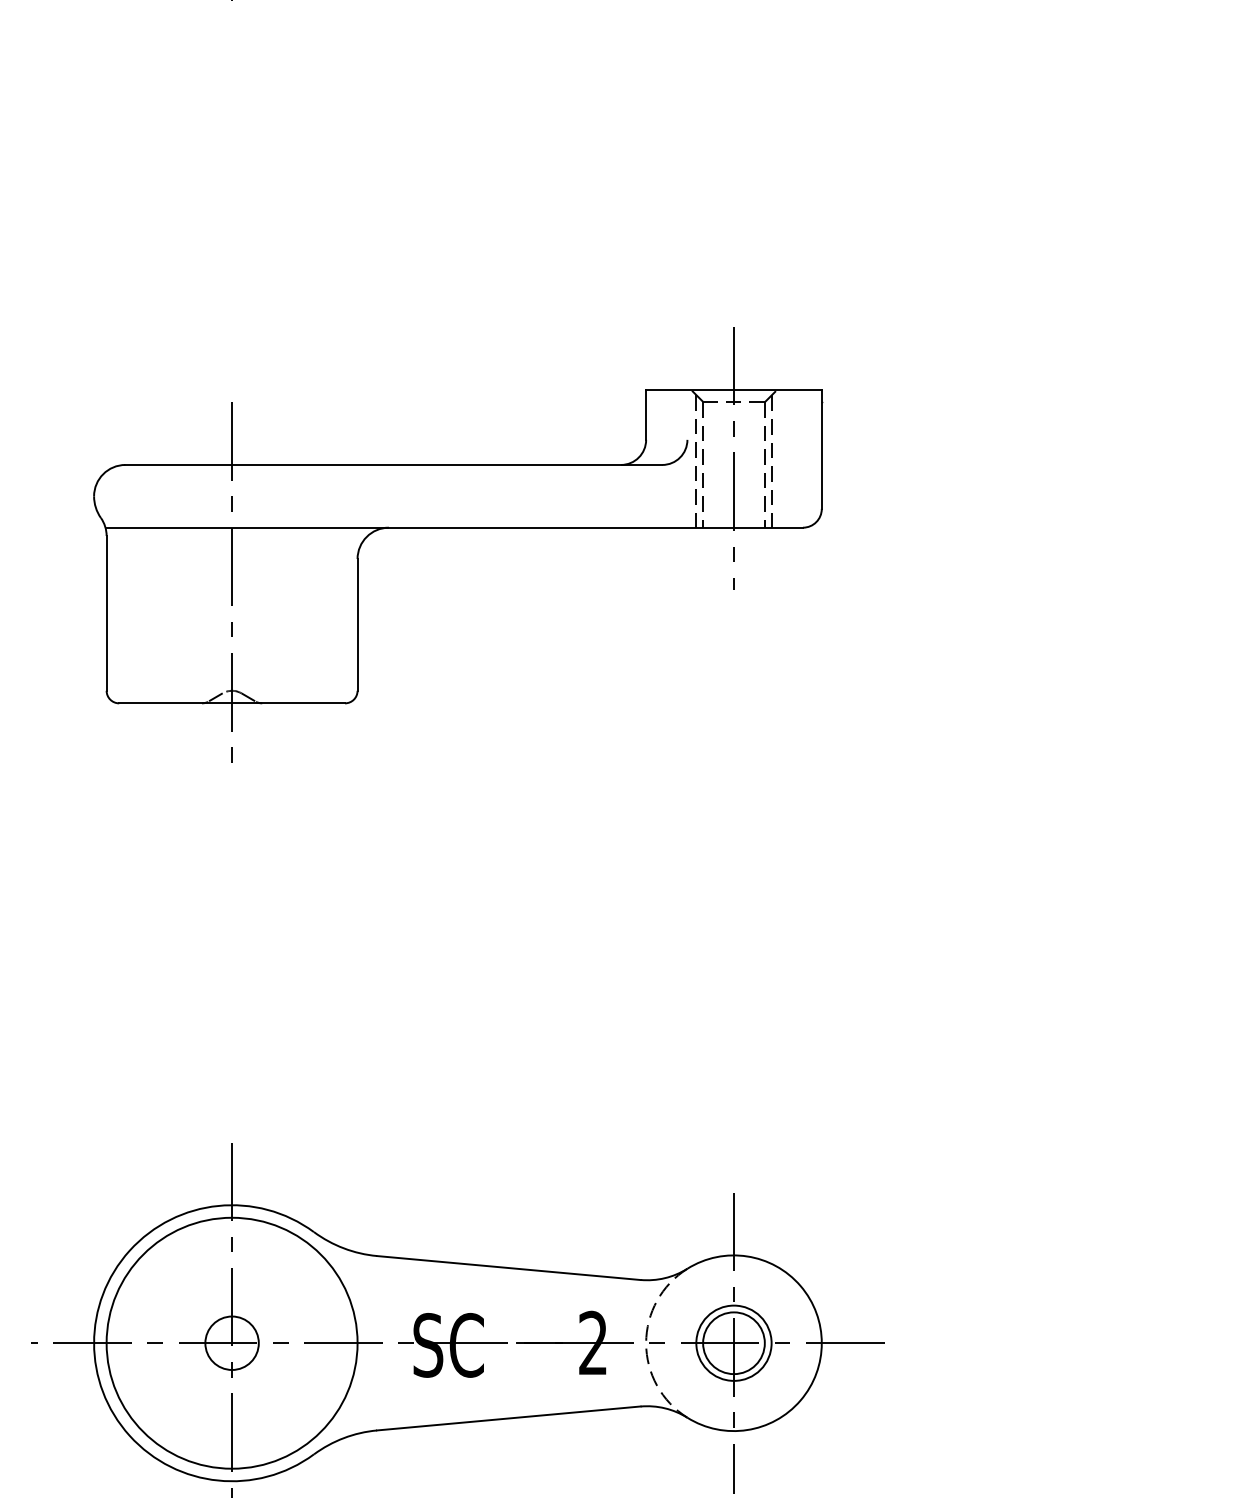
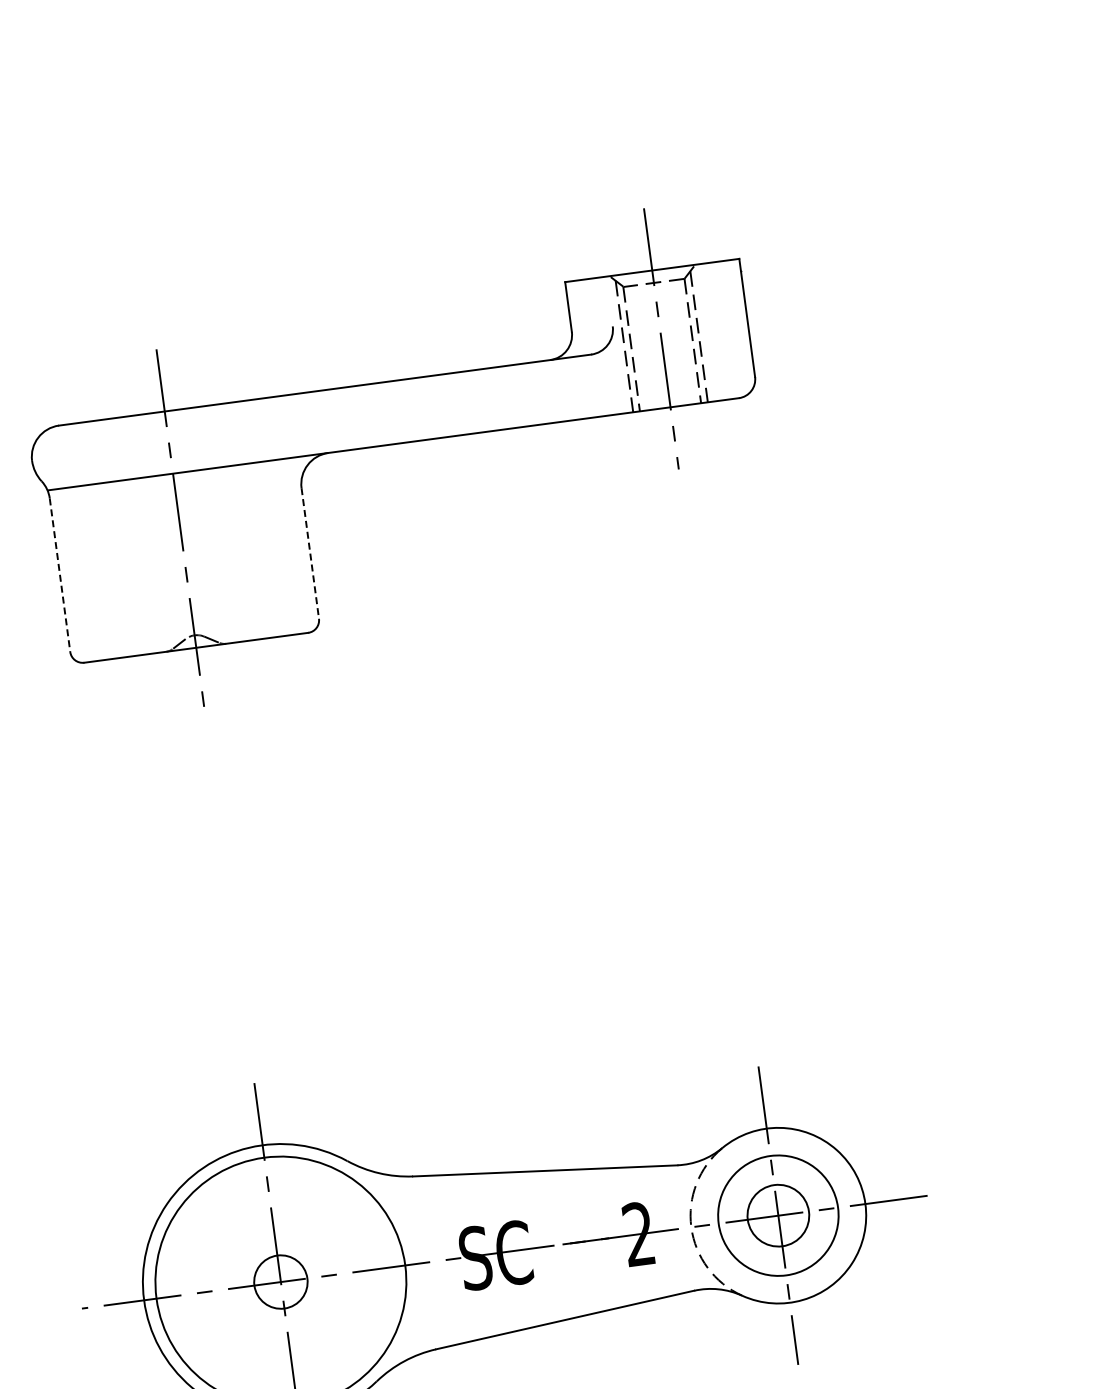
line: (106, 613) -> (59, 575), solid -> dashed
line: (357, 624) -> (310, 553), solid -> dashed
circle: (733, 1342) -> (777, 1215), size x1.6

